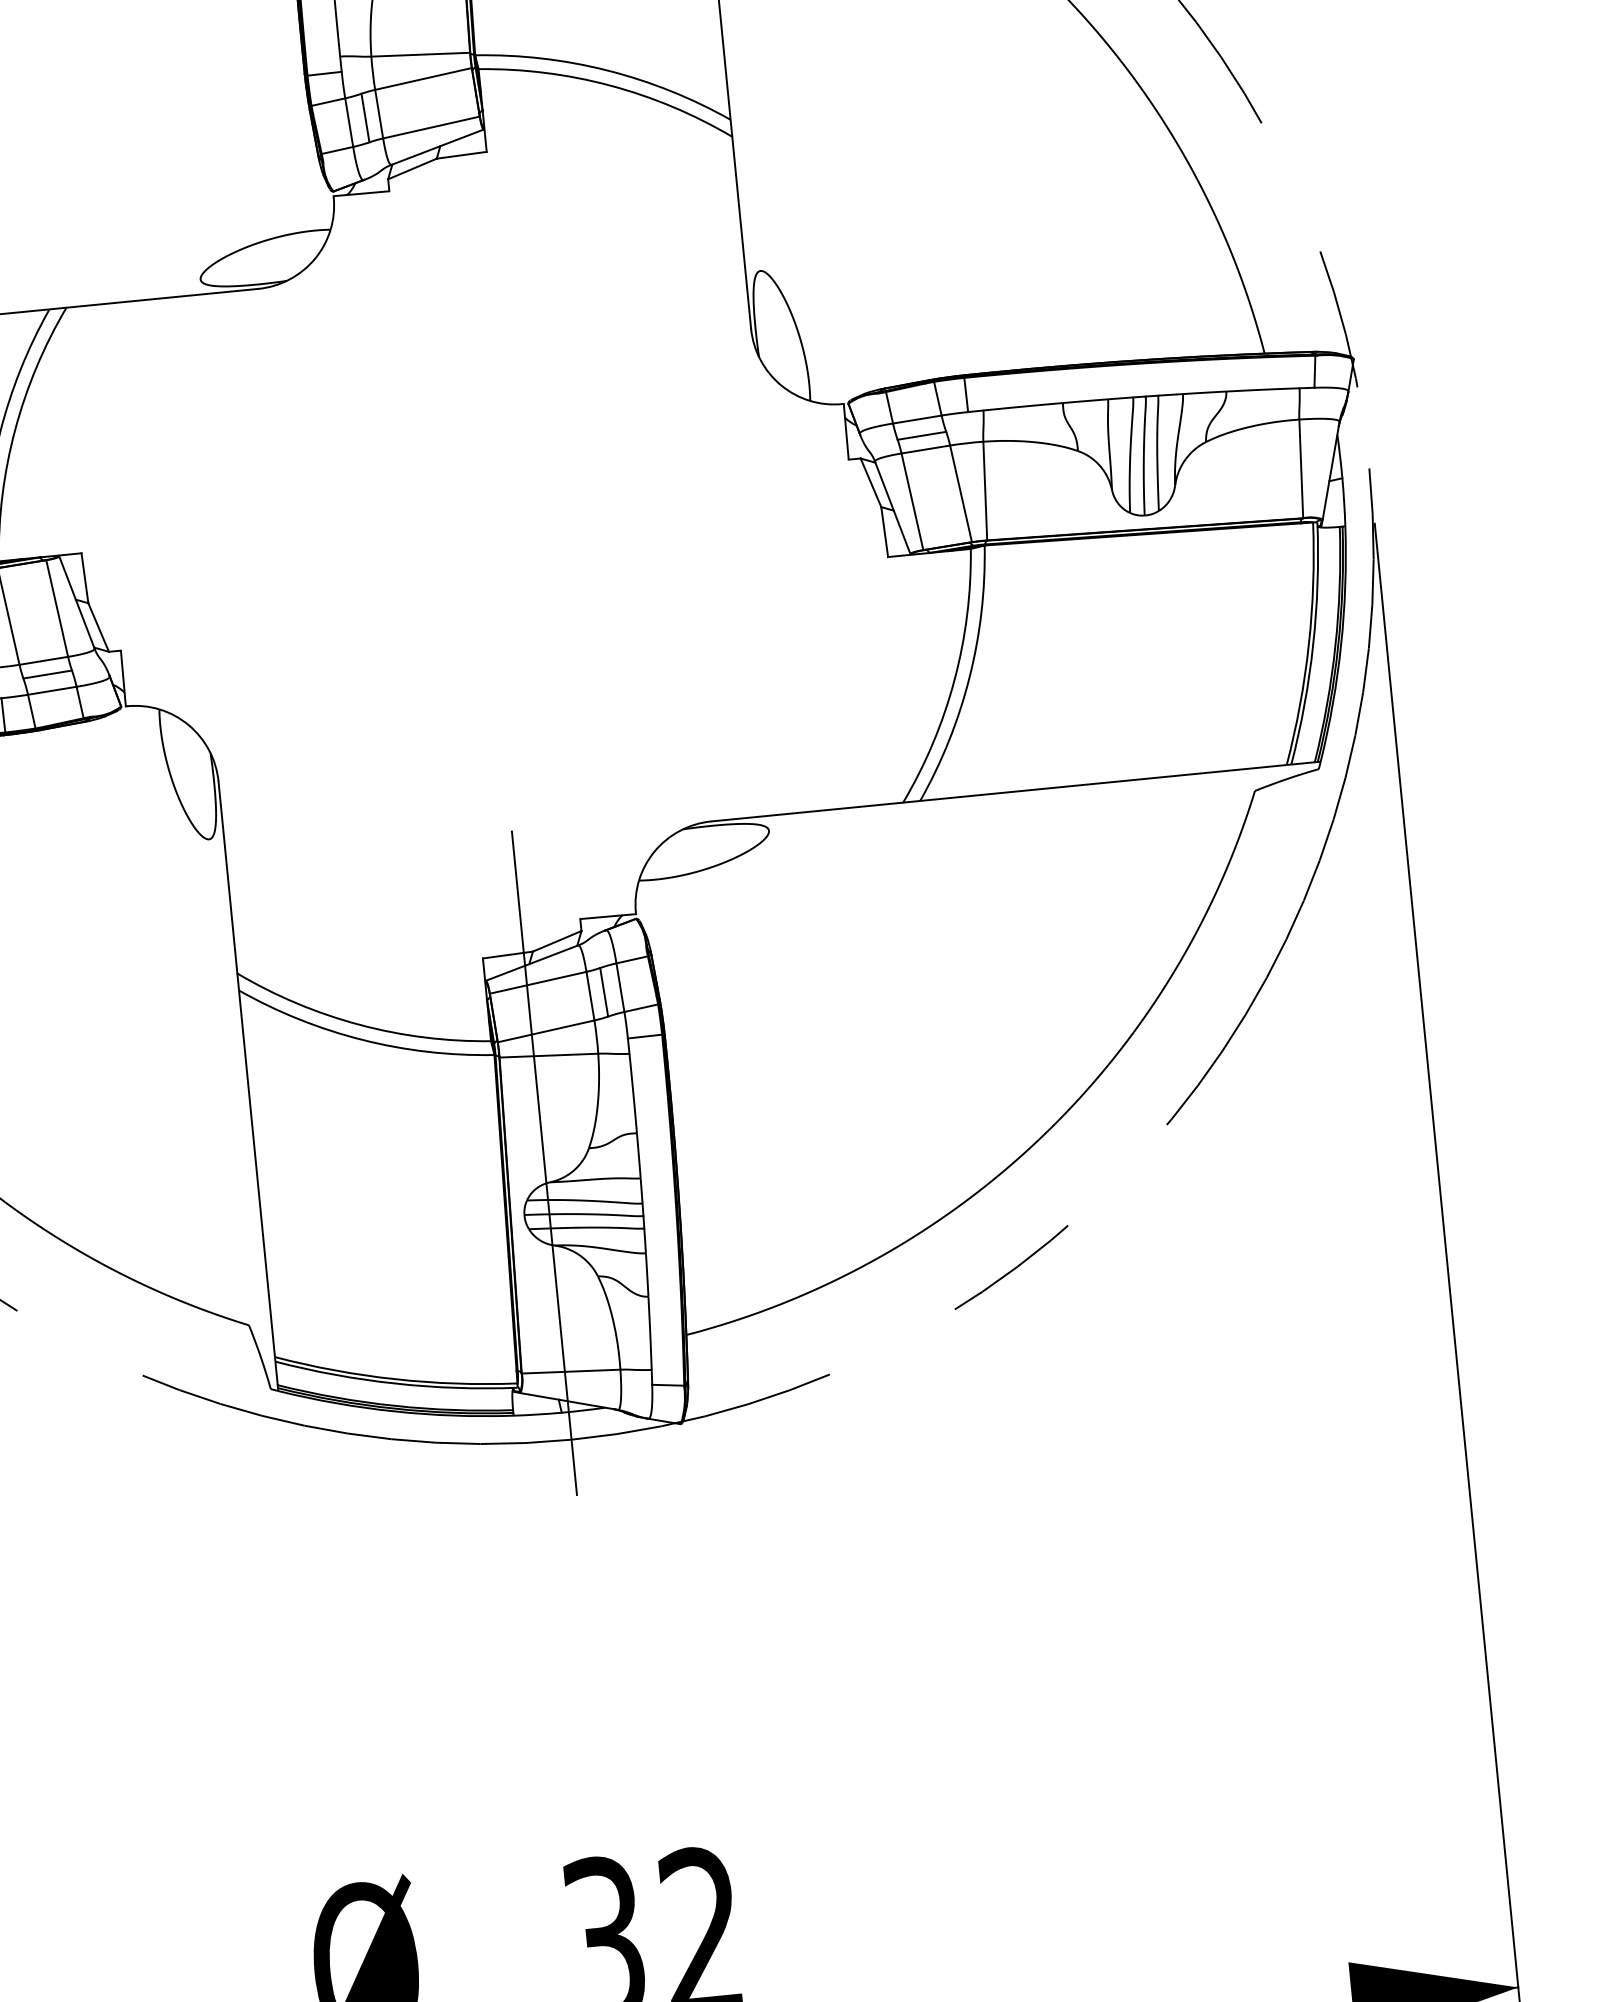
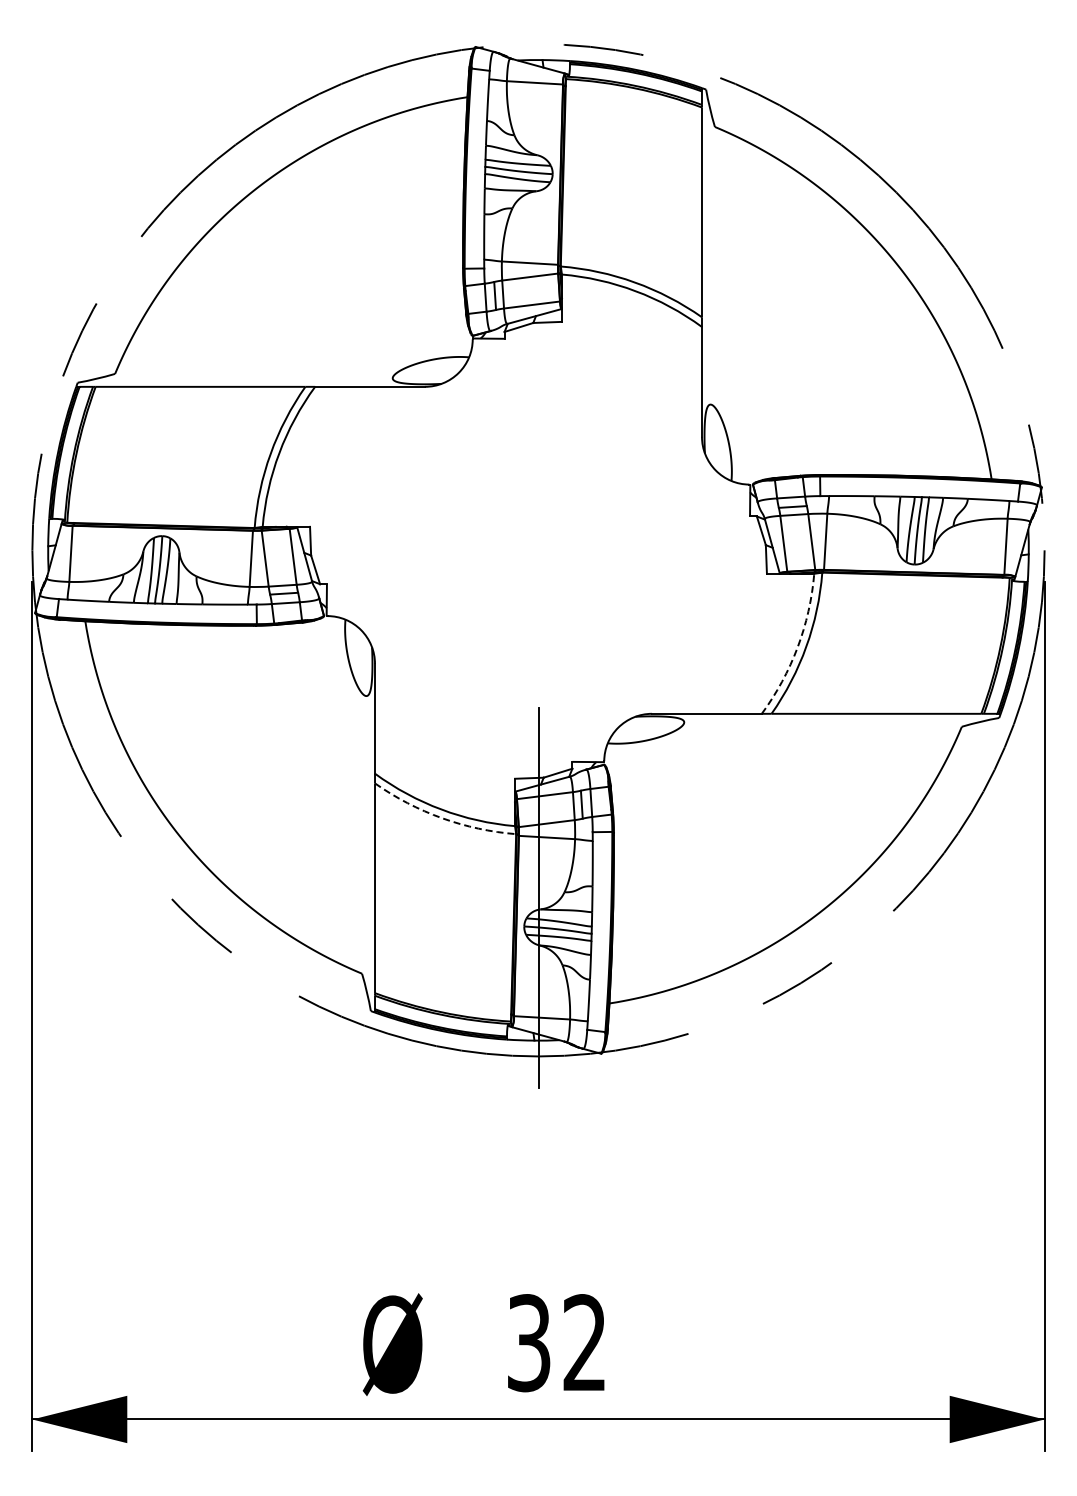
arc: (954, 680) -> (797, 647), solid -> dashed
arc: (363, 1040) -> (442, 818), solid -> dashed

